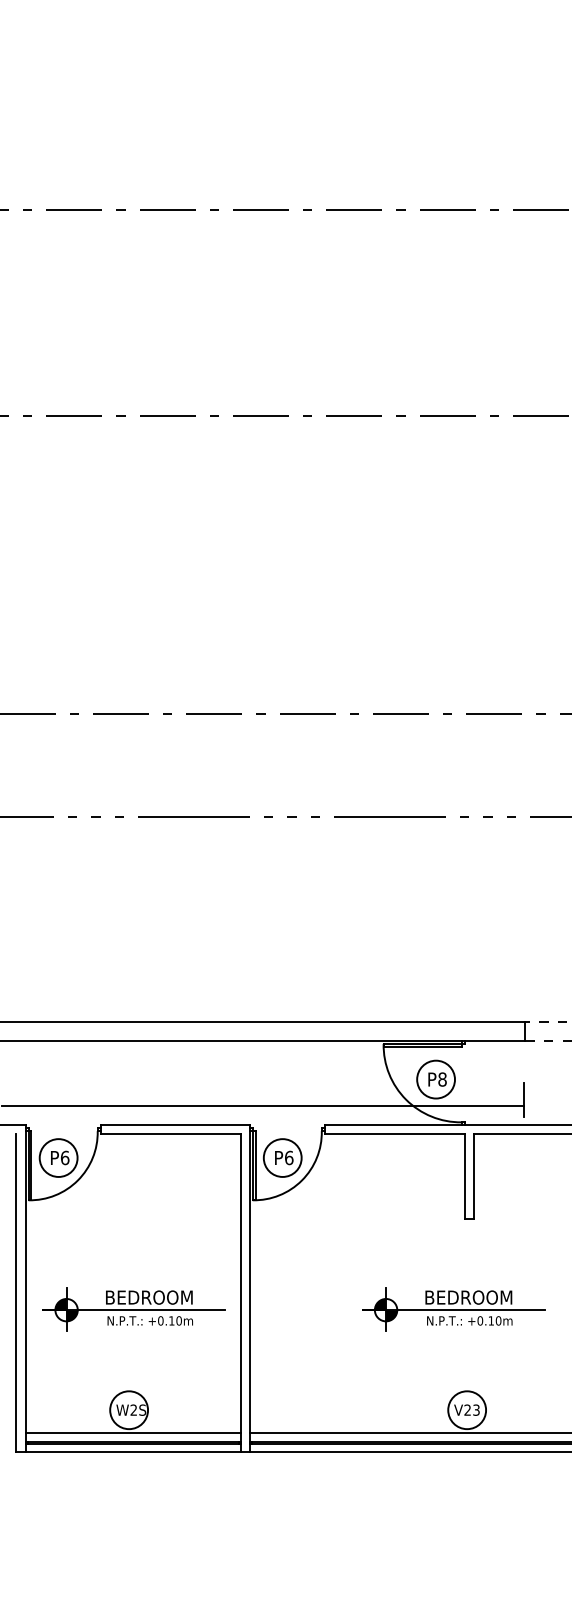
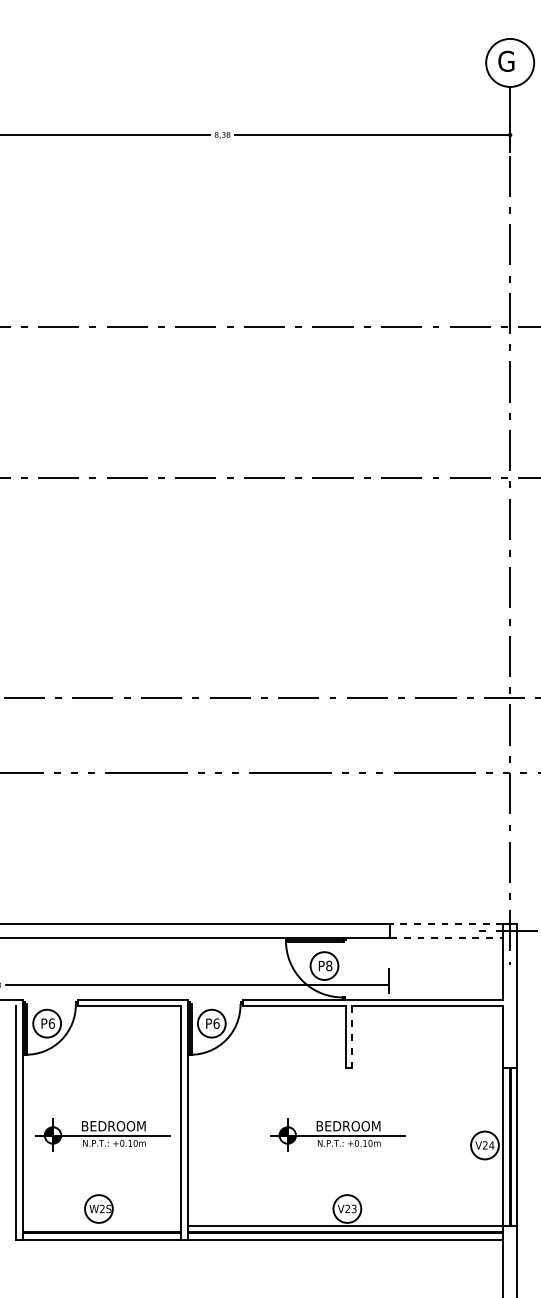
line: (474, 1176) -> (352, 1037), solid -> dashed
line: (132, 1432) -> (101, 1225), removed

